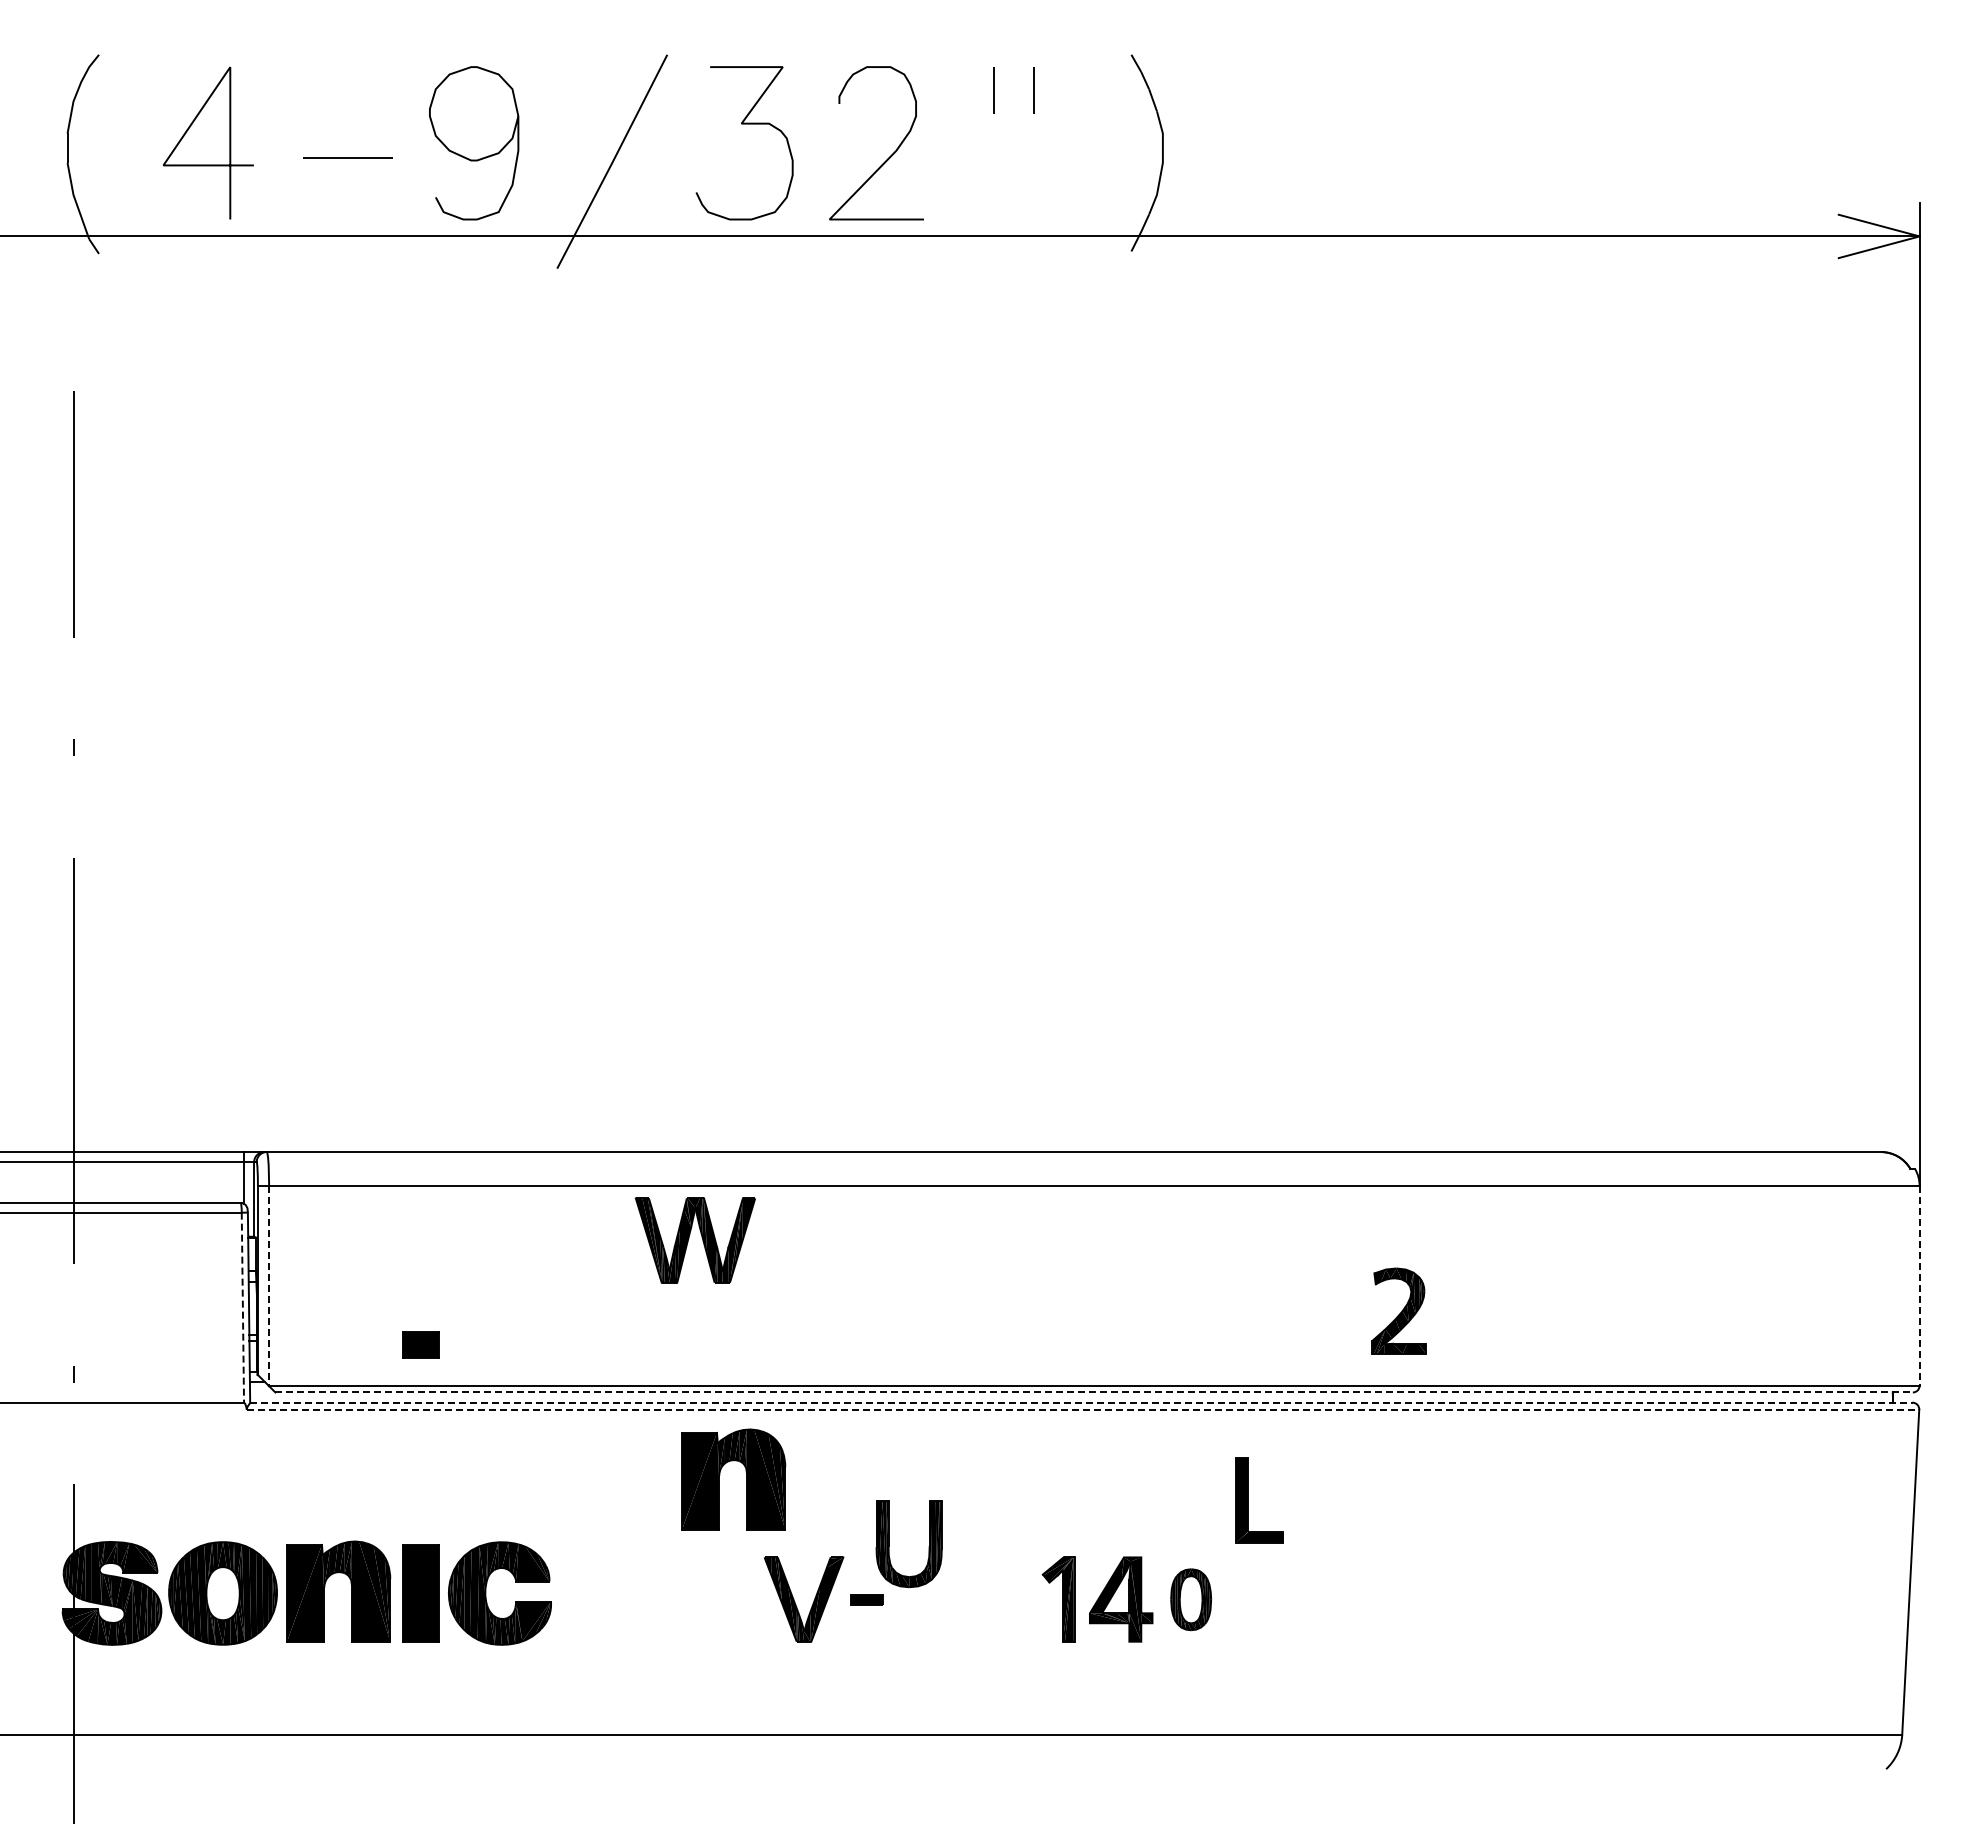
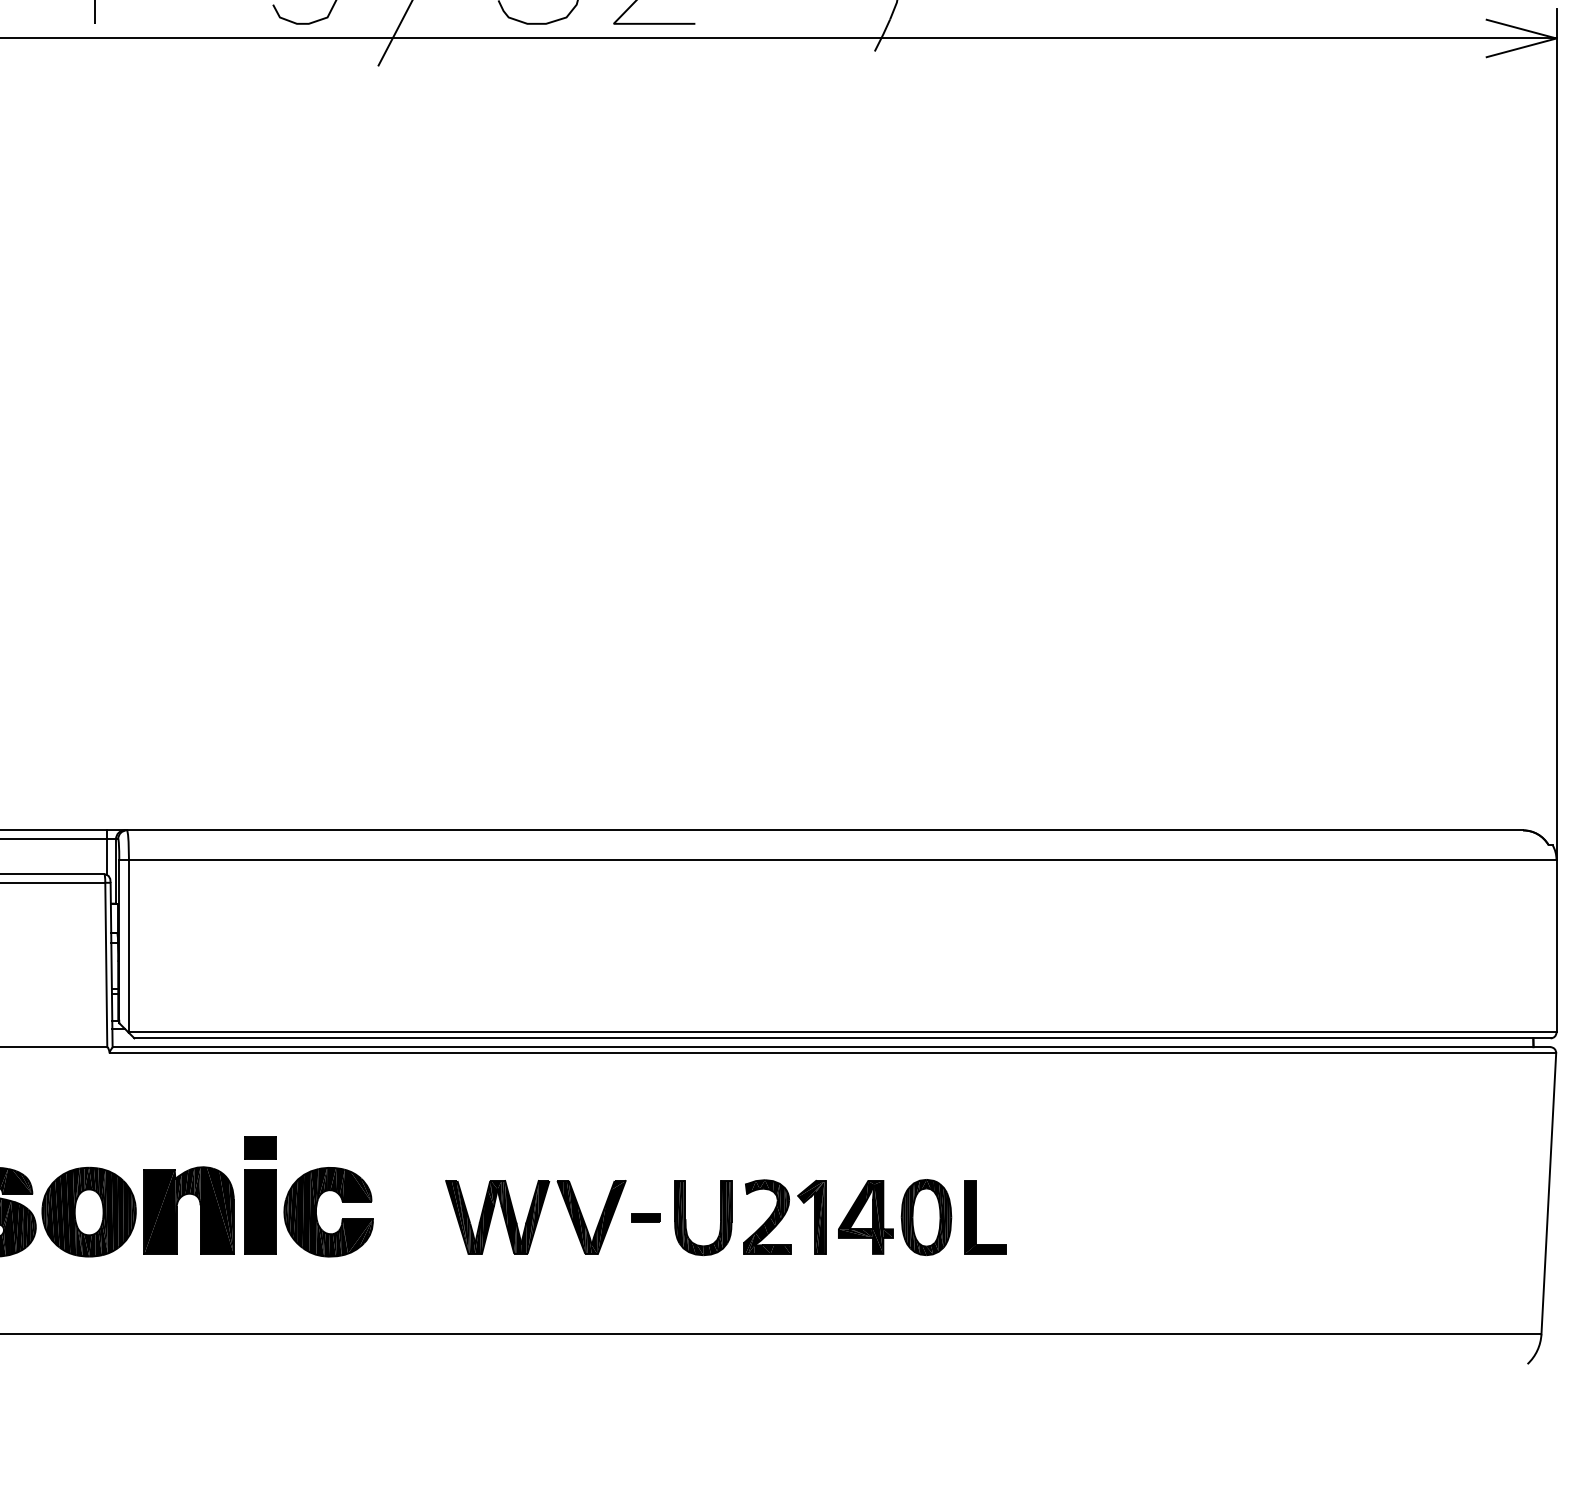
part: (694, 1240) -> (496, 1217), moved
line: (269, 1285) -> (129, 945), dashed -> solid
line: (1919, 1285) -> (1556, 945), dashed -> solid
line: (242, 1308) -> (105, 965), dashed -> solid
part: (1398, 1310) -> (766, 1216), moved
part: (420, 1344) -> (259, 1147), moved
line: (1094, 1392) -> (842, 1038), dashed -> solid
line: (1081, 1402) -> (831, 1047), dashed -> solid
line: (1083, 1409) -> (833, 1053), dashed -> solid
part: (746, 1479) -> (541, 1113), removed
part: (1248, 1500) -> (976, 1217), moved
part: (889, 1544) -> (686, 1218), moved
part: (1190, 1599) -> (925, 1217), size x1.43

